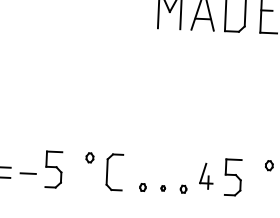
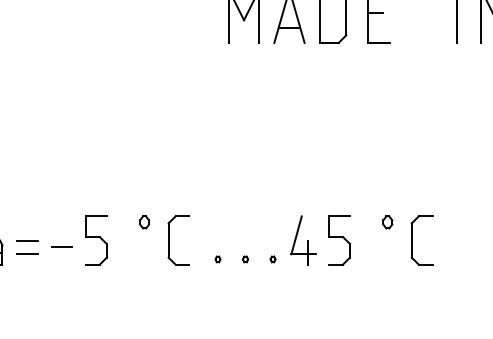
part: (206, 176) -> (303, 240), size x1.43
part: (142, 187) -> (217, 259), size x0.62
part: (183, 189) -> (272, 259), size x0.62

